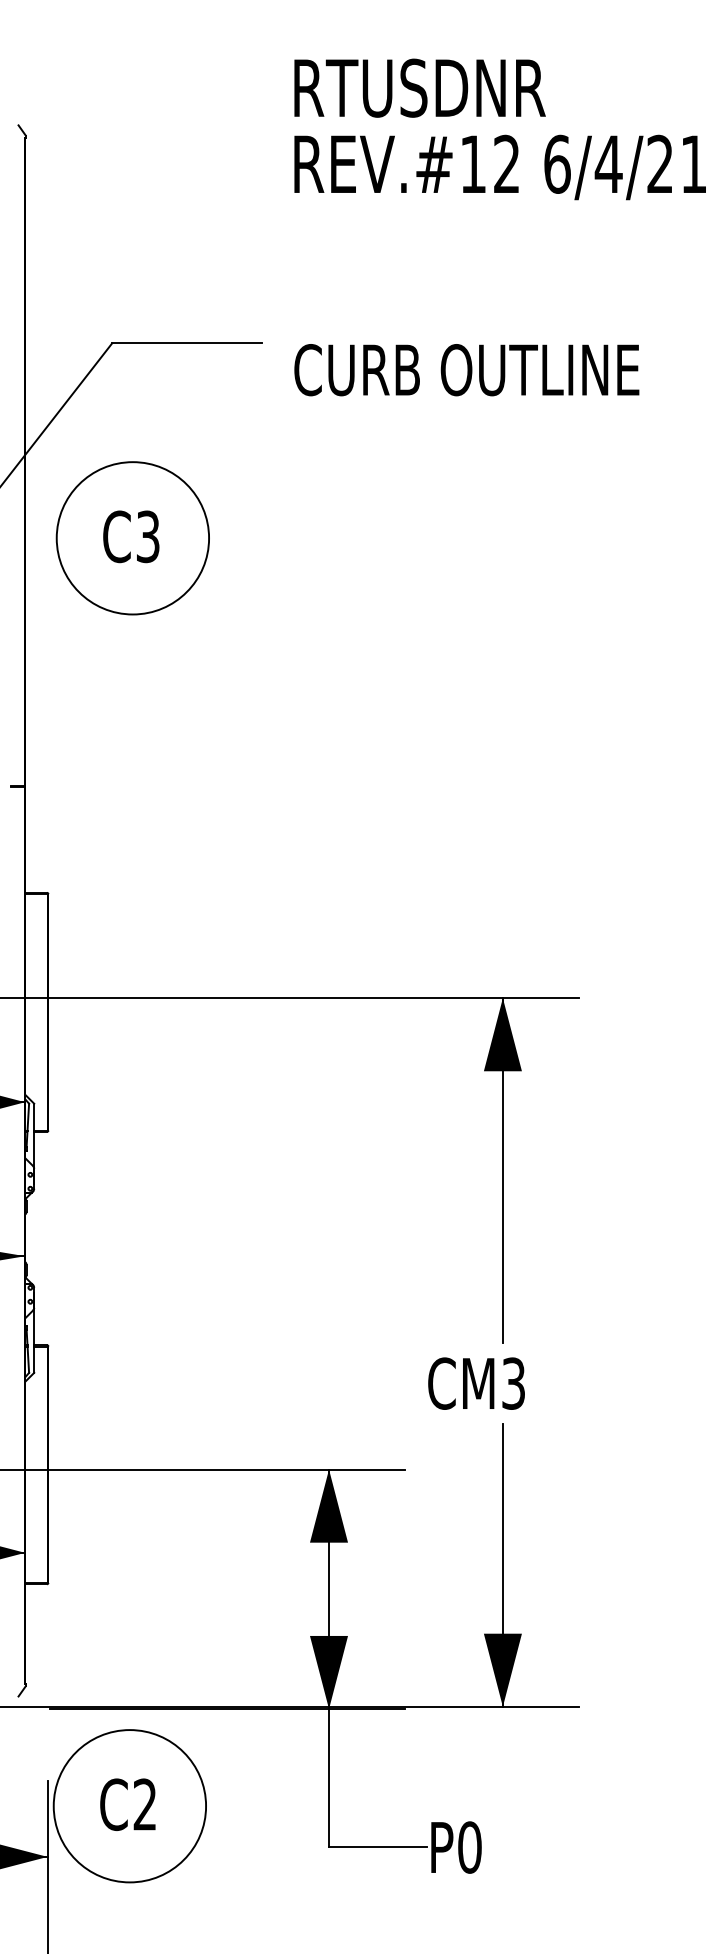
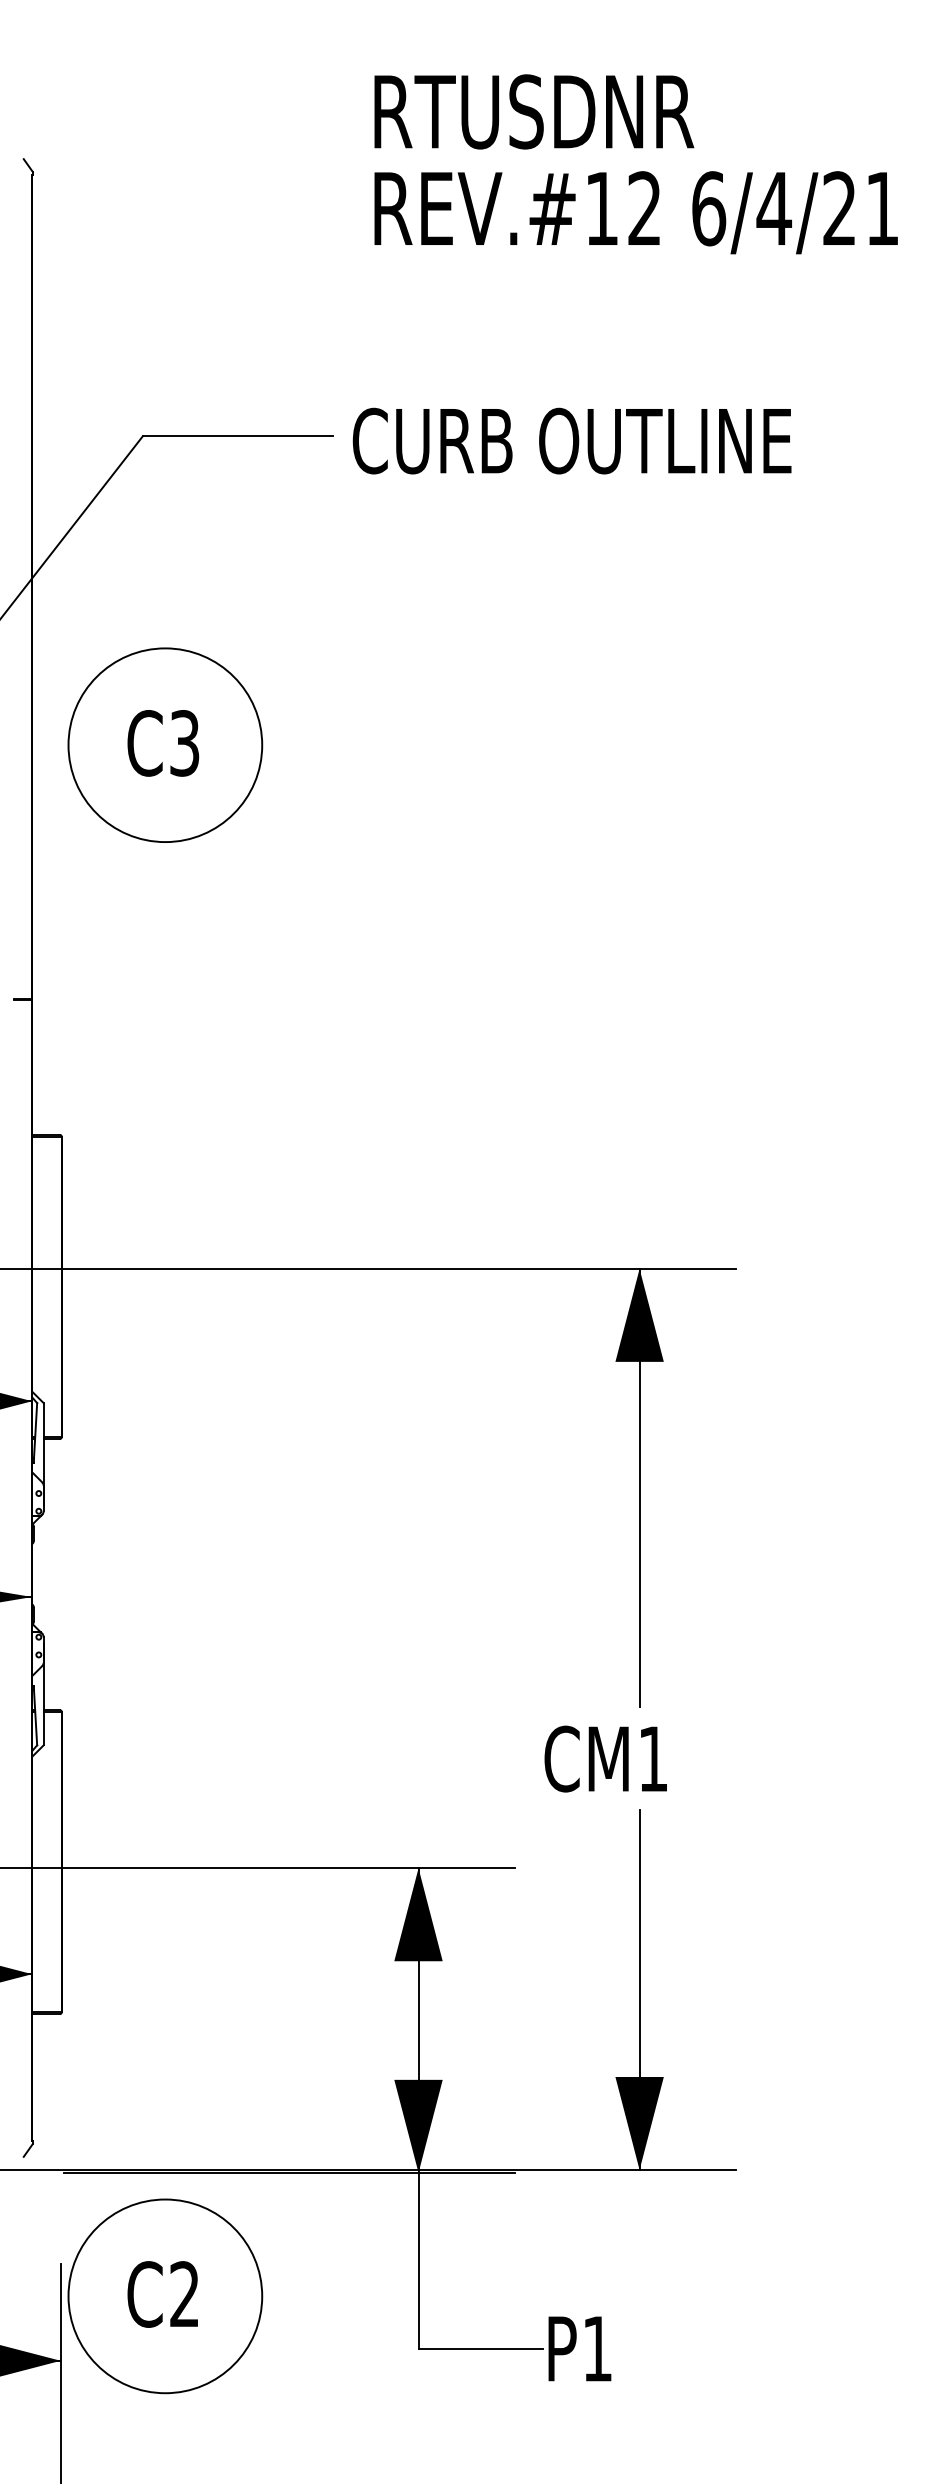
text: (466, 370) -> (571, 441), moved
part: (132, 538) -> (164, 745), moved
text: (513, 1383) -> (653, 1758), CM3 -> CM1
text: (469, 1847) -> (597, 2348), P0 -> P1

